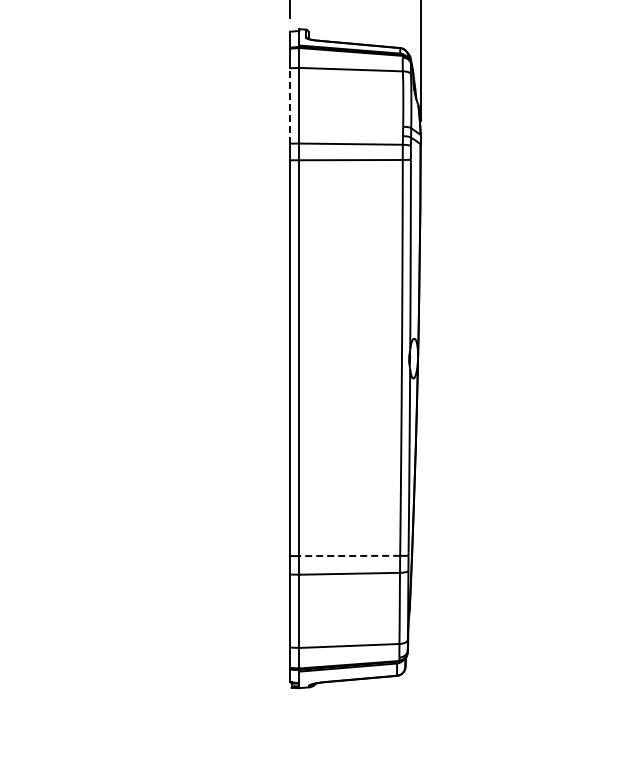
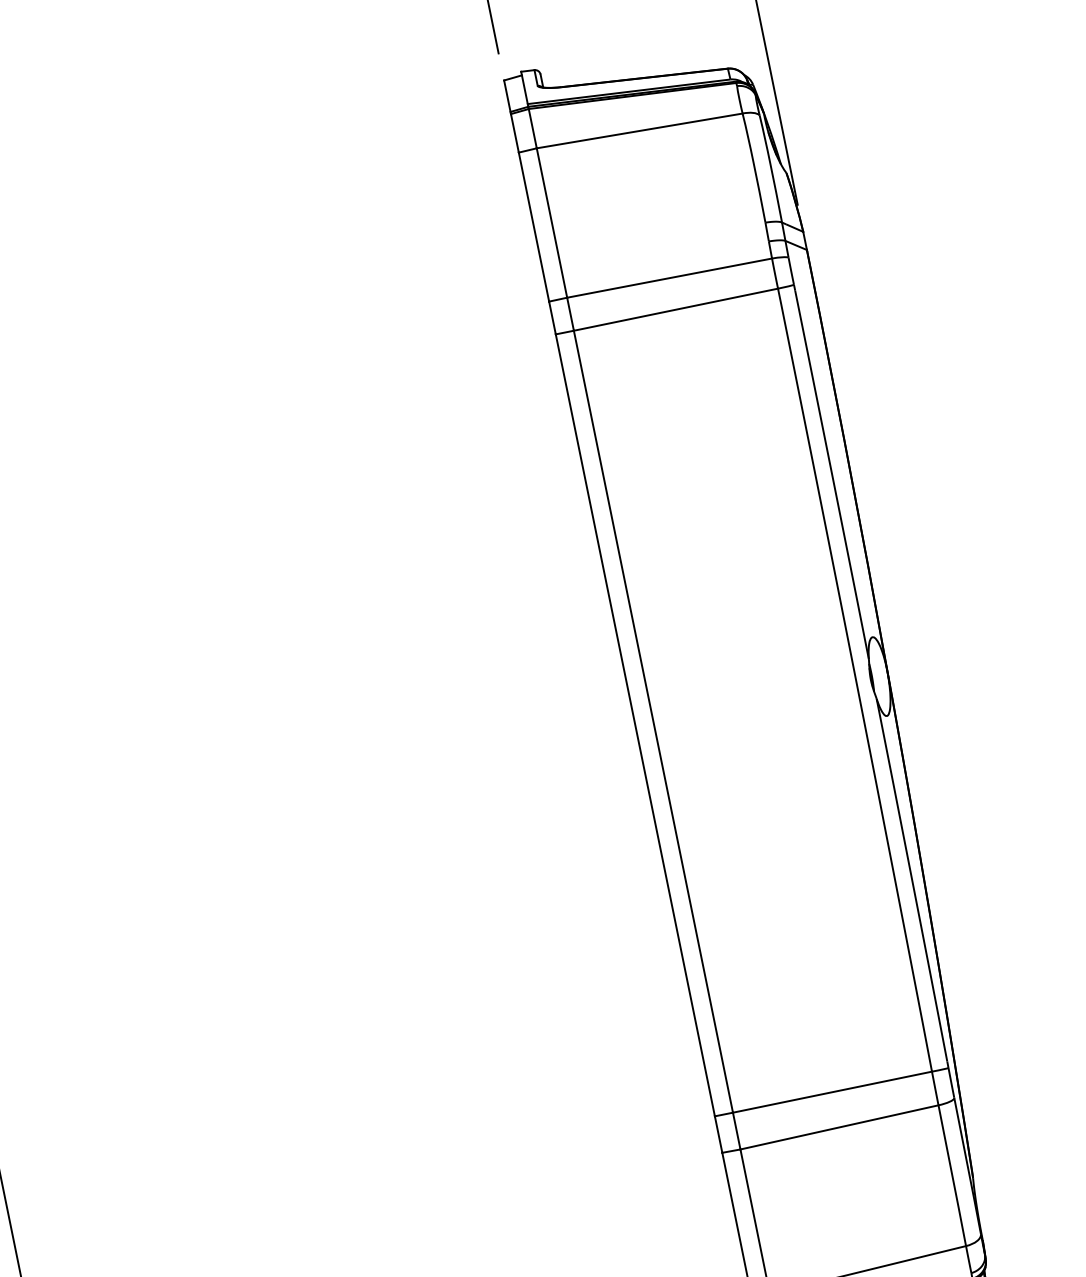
line: (290, 105) -> (534, 226), dashed -> solid
line: (349, 555) -> (831, 1091), dashed -> solid

